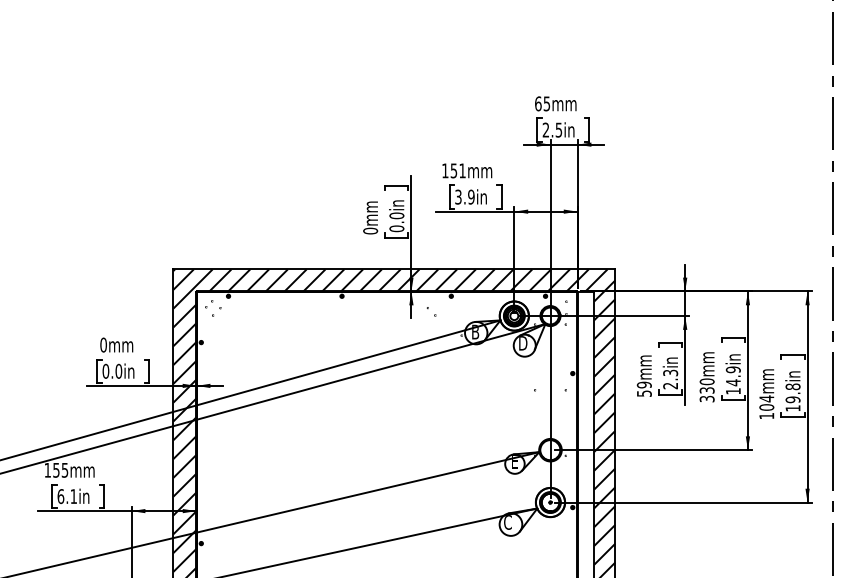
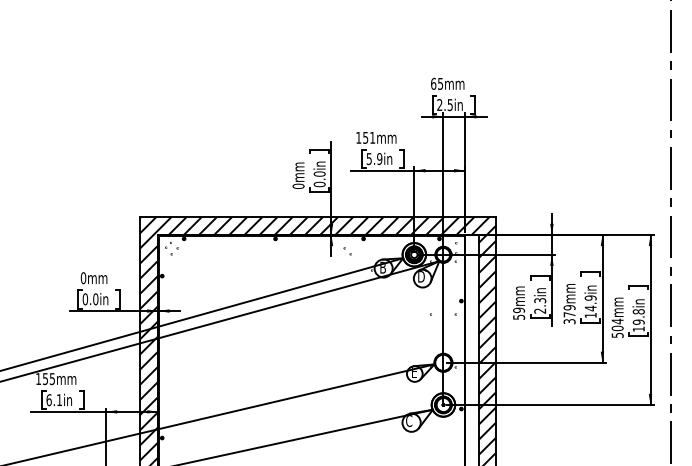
text: (458, 196) -> (369, 158), 3.9in -> 5.9in
text: (706, 385) -> (569, 310), 330mm -> 379mm
text: (766, 416) -> (617, 335), 104mm -> 504mm

